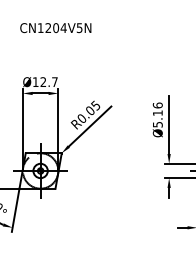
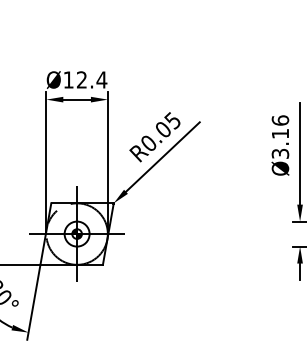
text: (54, 81) -> (101, 78), Ø12.7 -> Ø12.4
text: (156, 124) -> (278, 153), Ø5.16 -> Ø3.16

